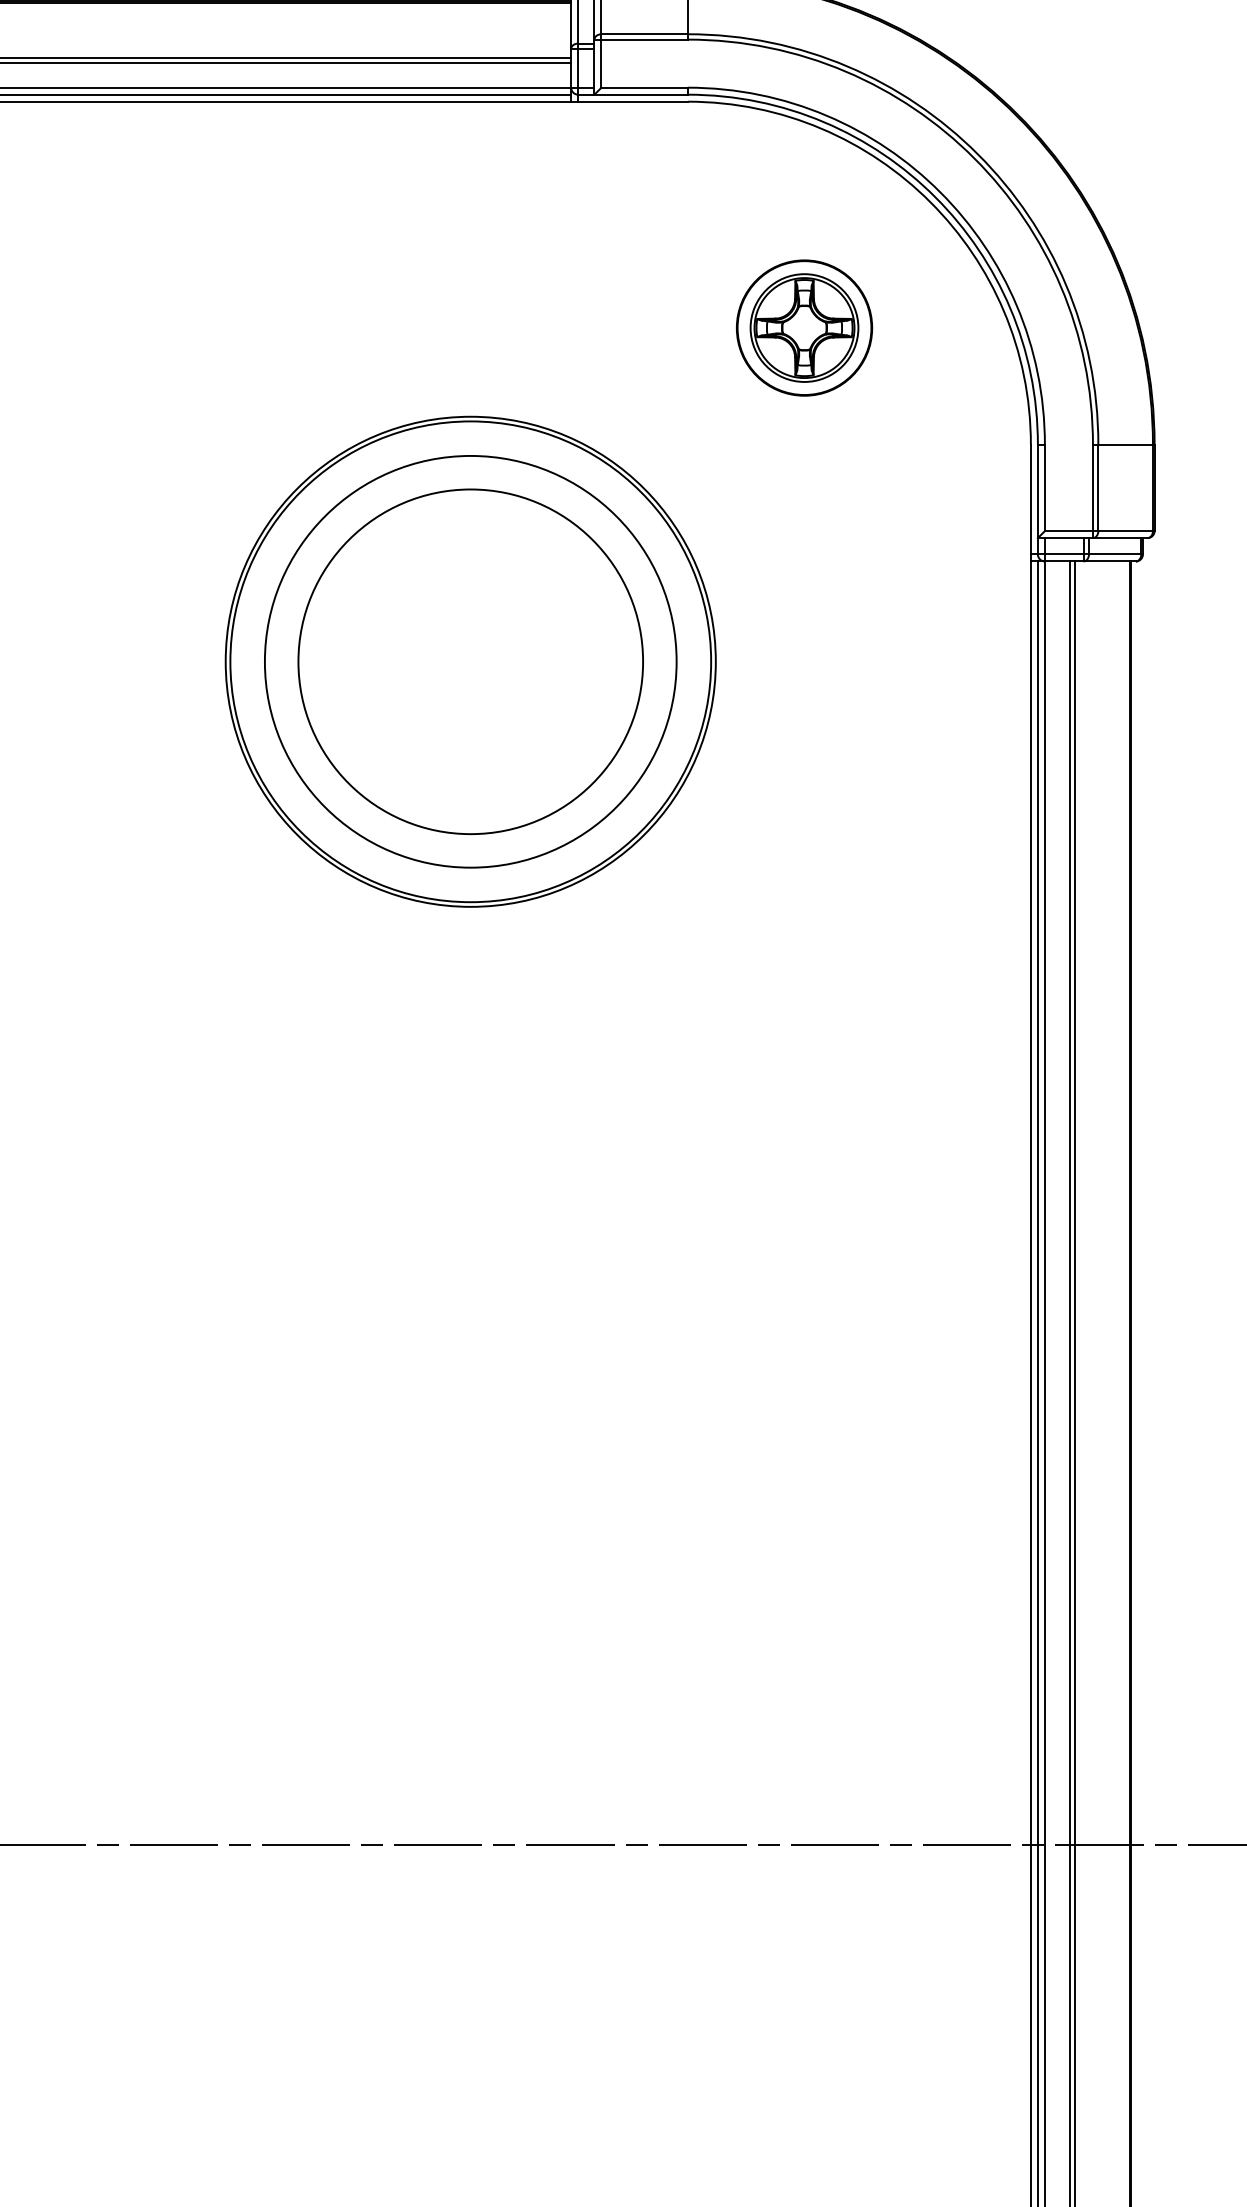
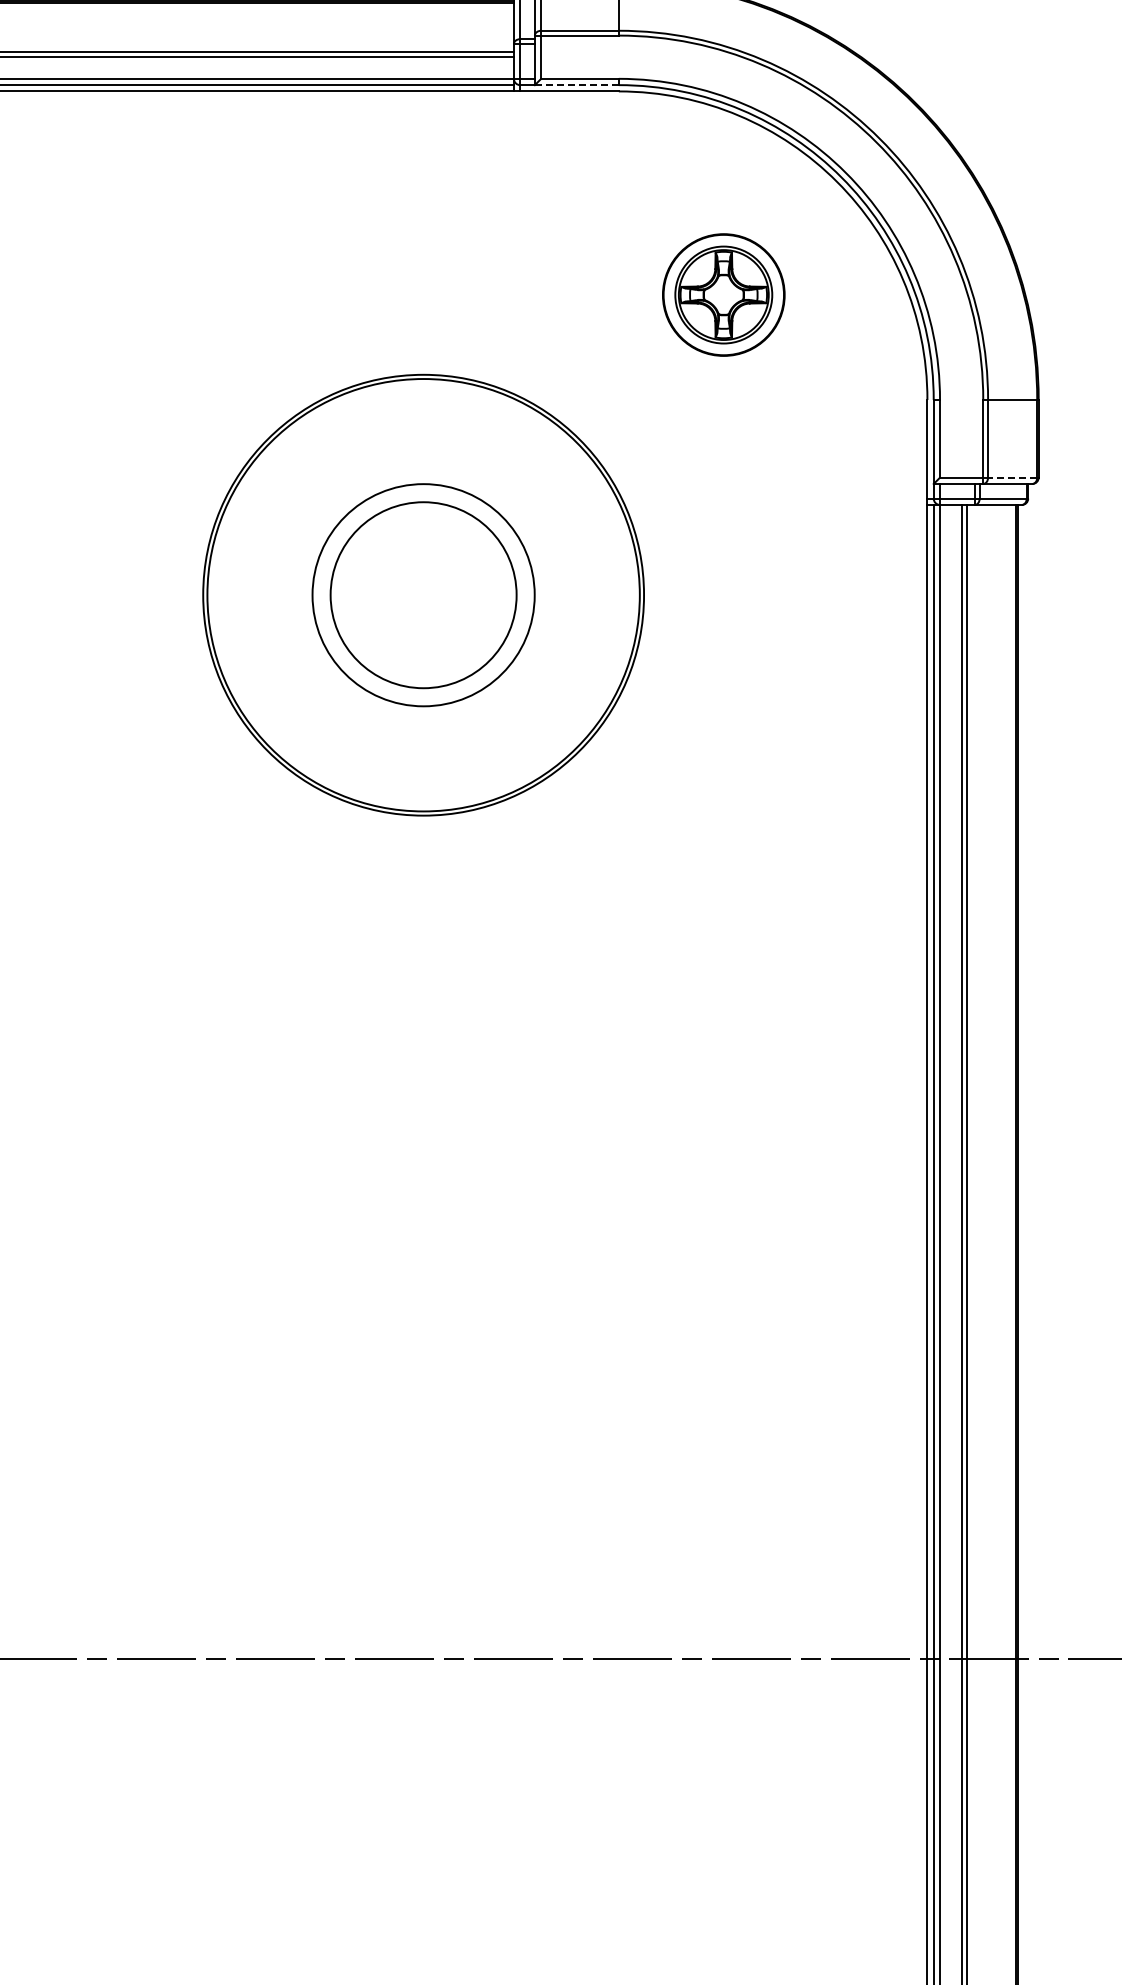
line: (640, 95) -> (576, 85), solid -> dashed
line: (1125, 530) -> (1012, 477), solid -> dashed
circle: (470, 662) -> (423, 595), size x0.6
circle: (470, 662) -> (423, 595), size x0.6

